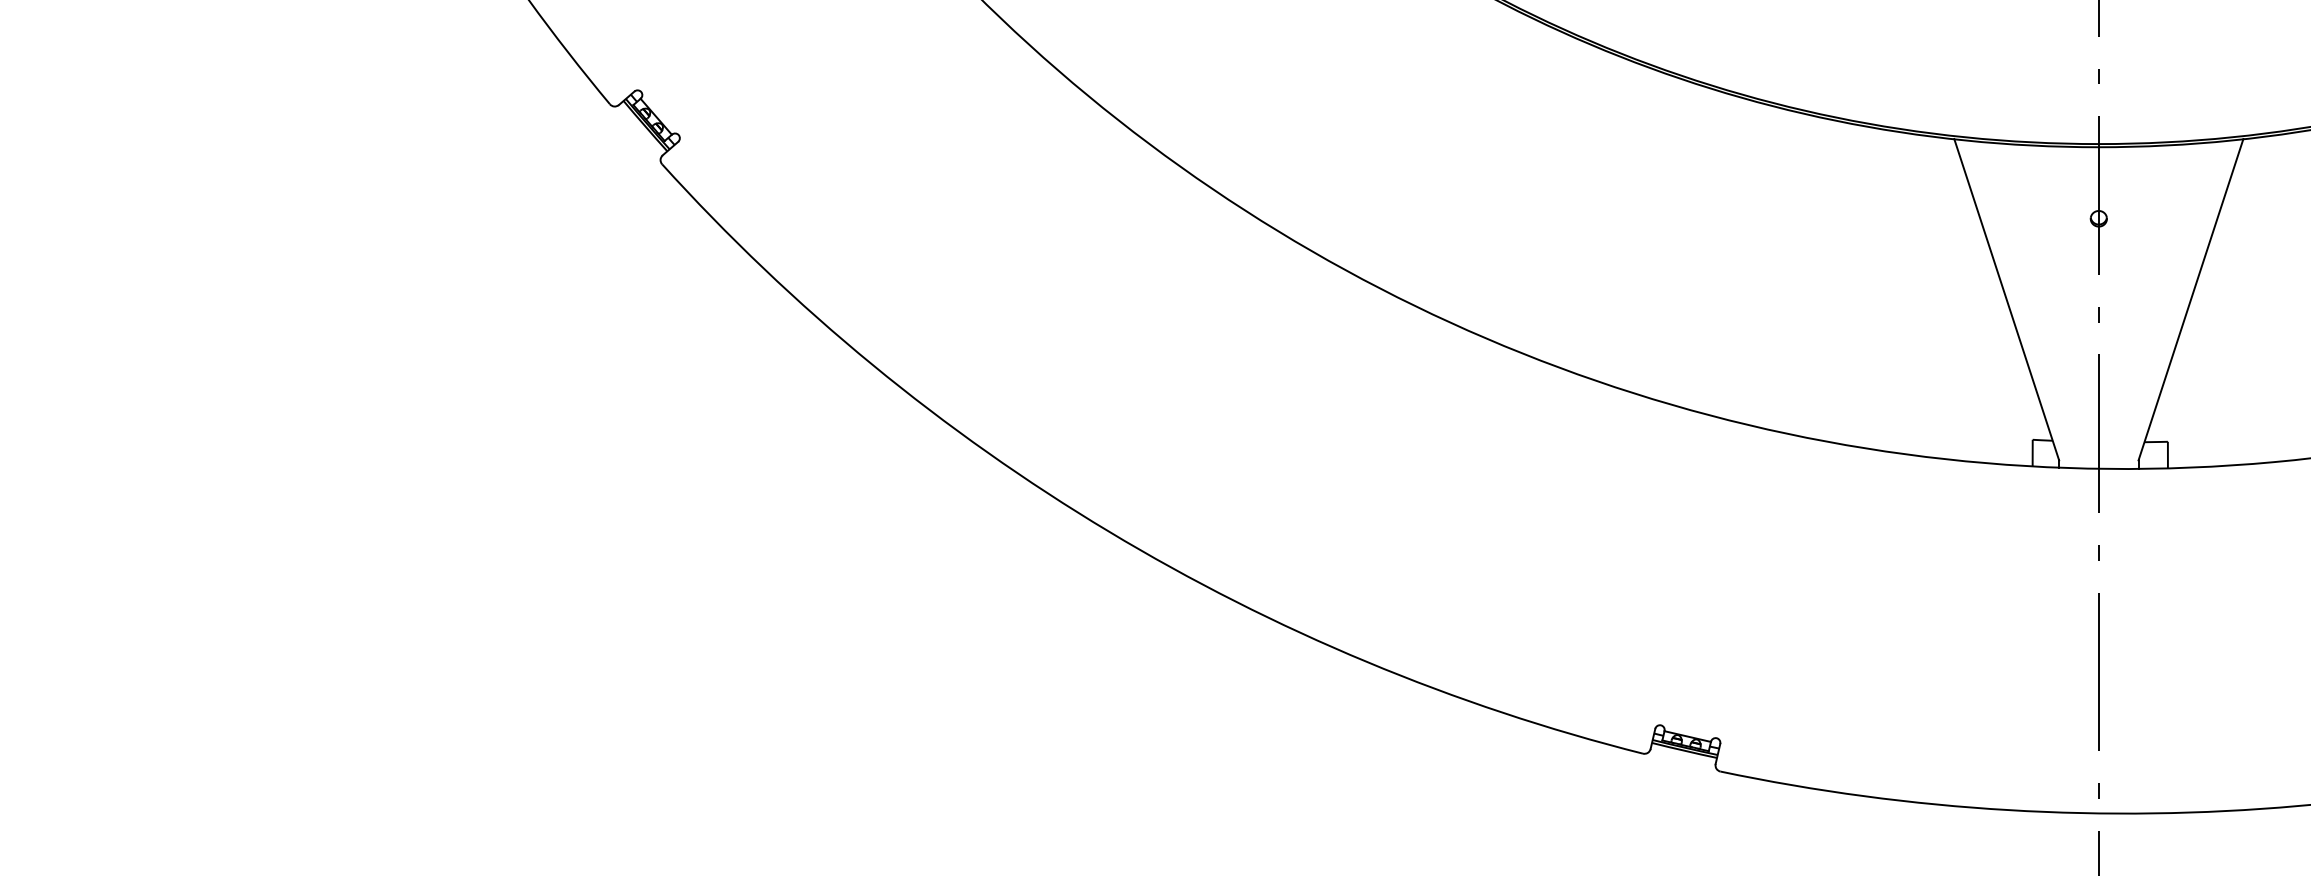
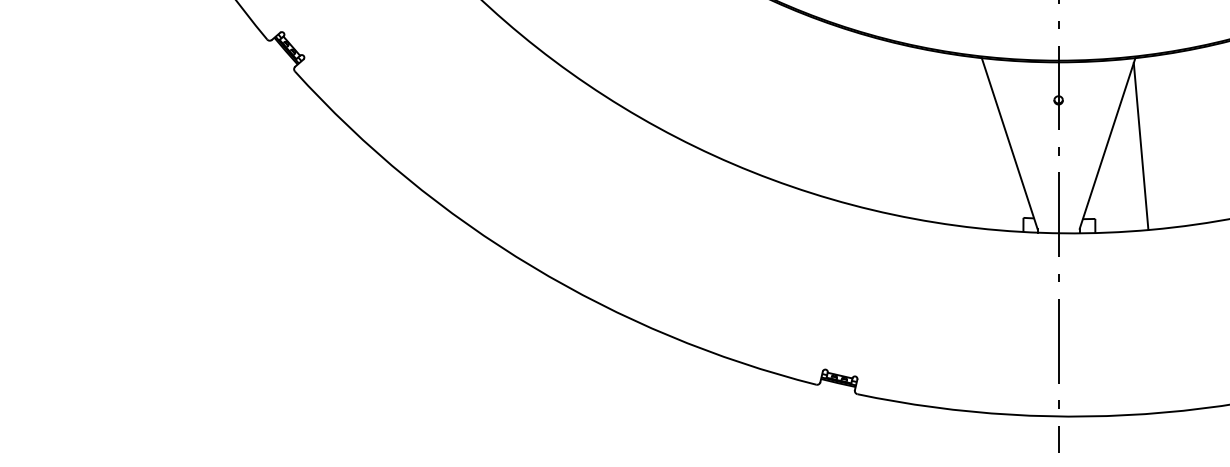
line: (2252, 305) -> (1140, 146), added

